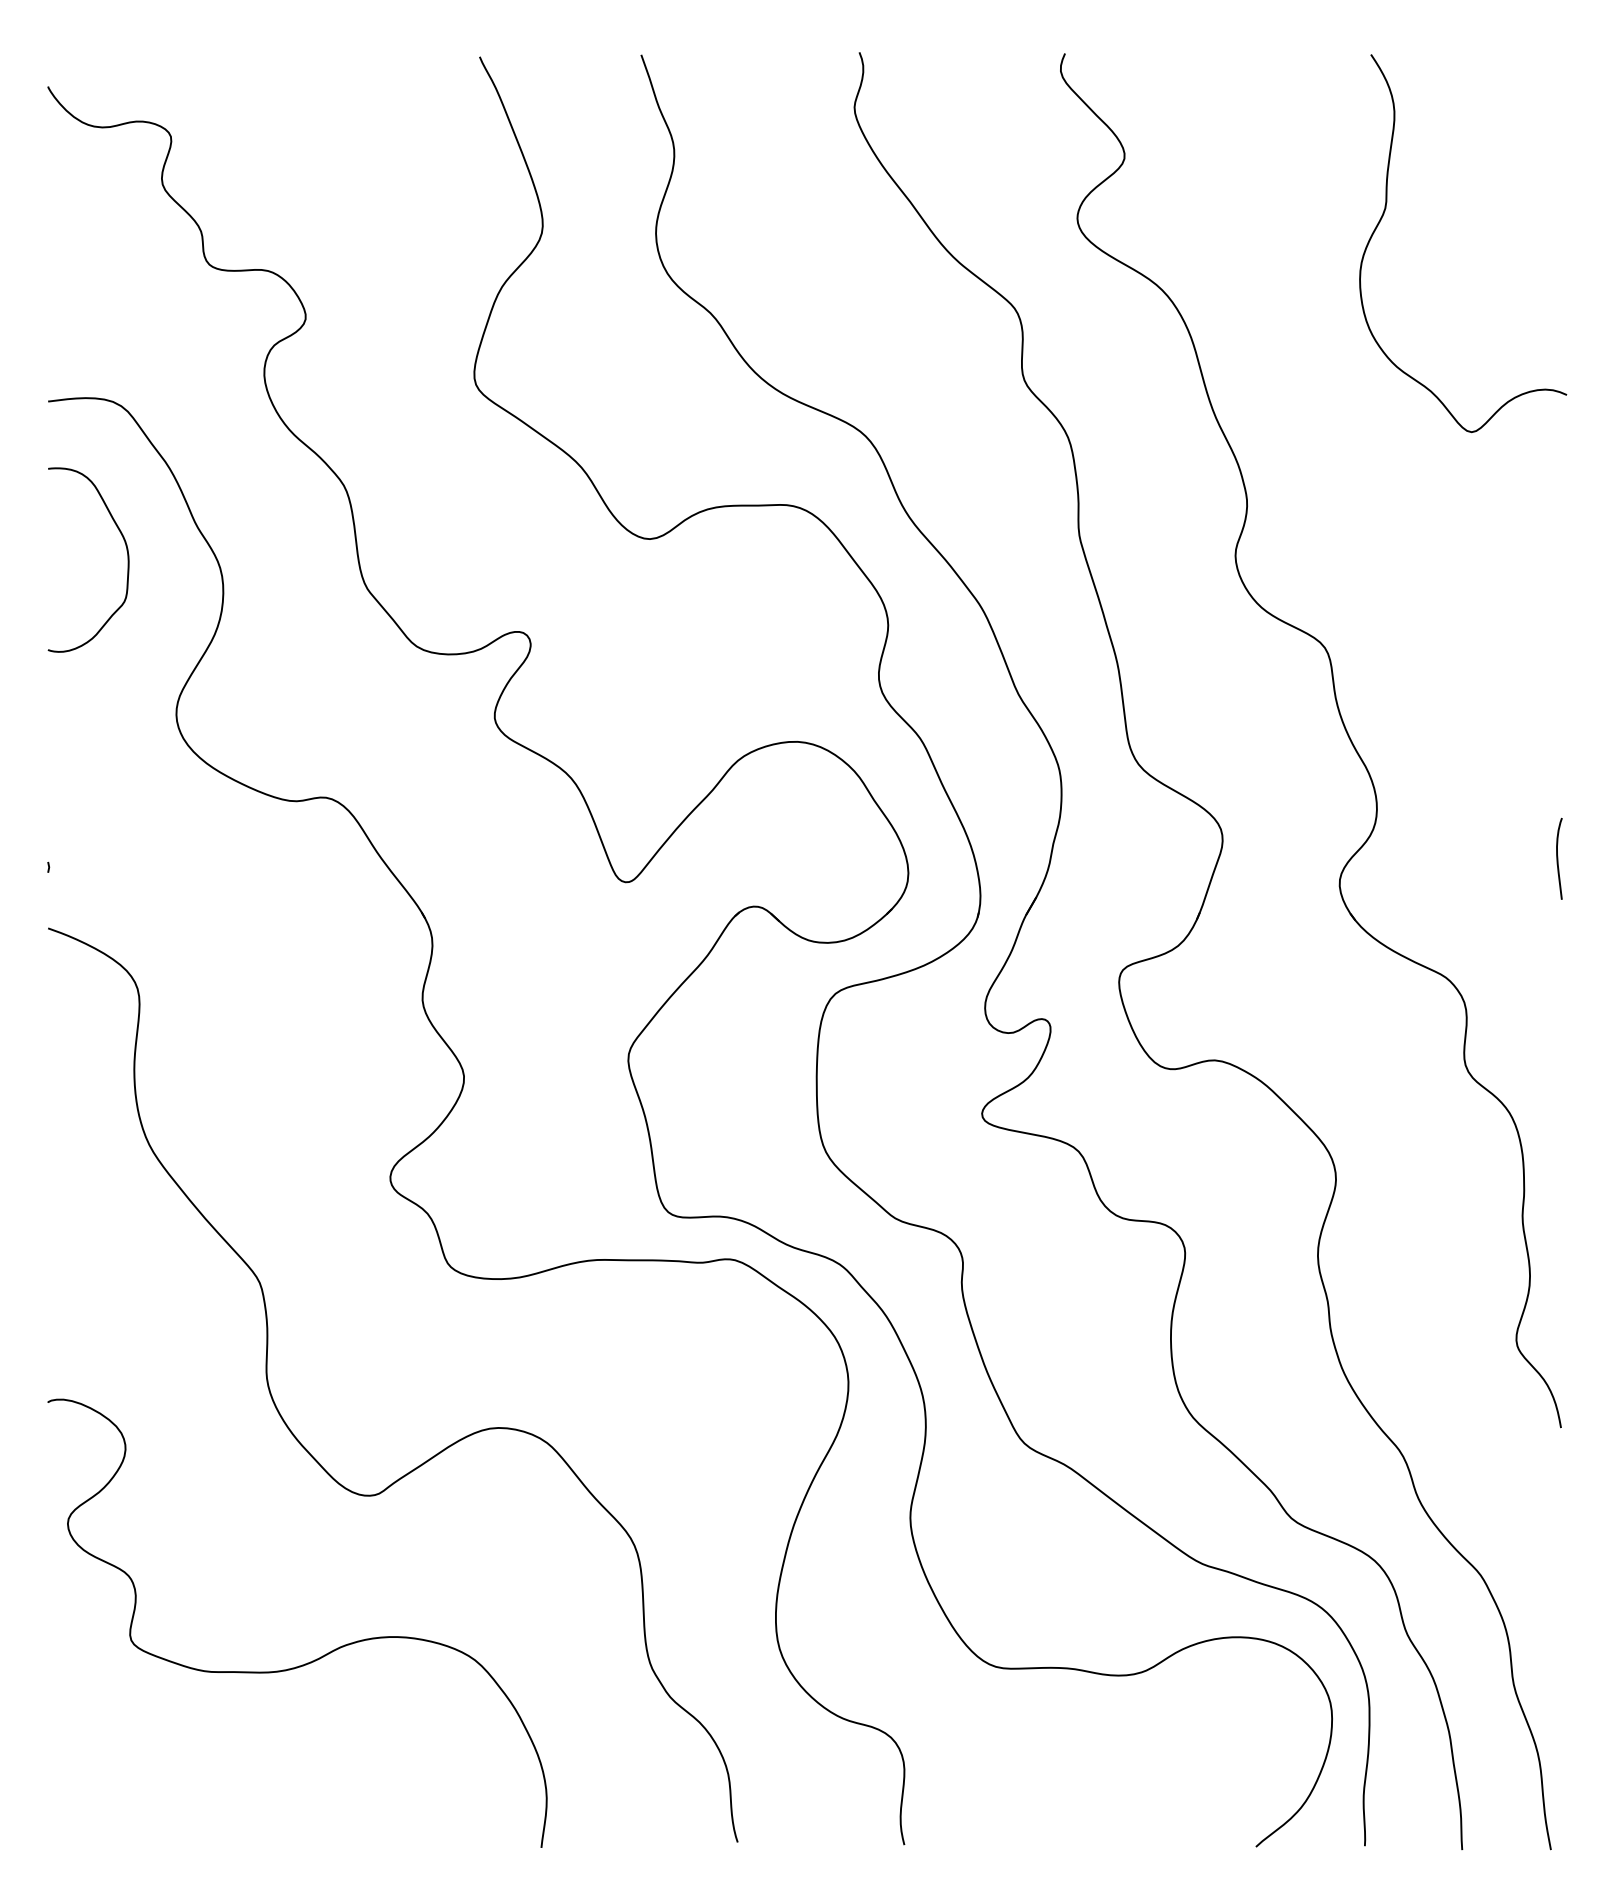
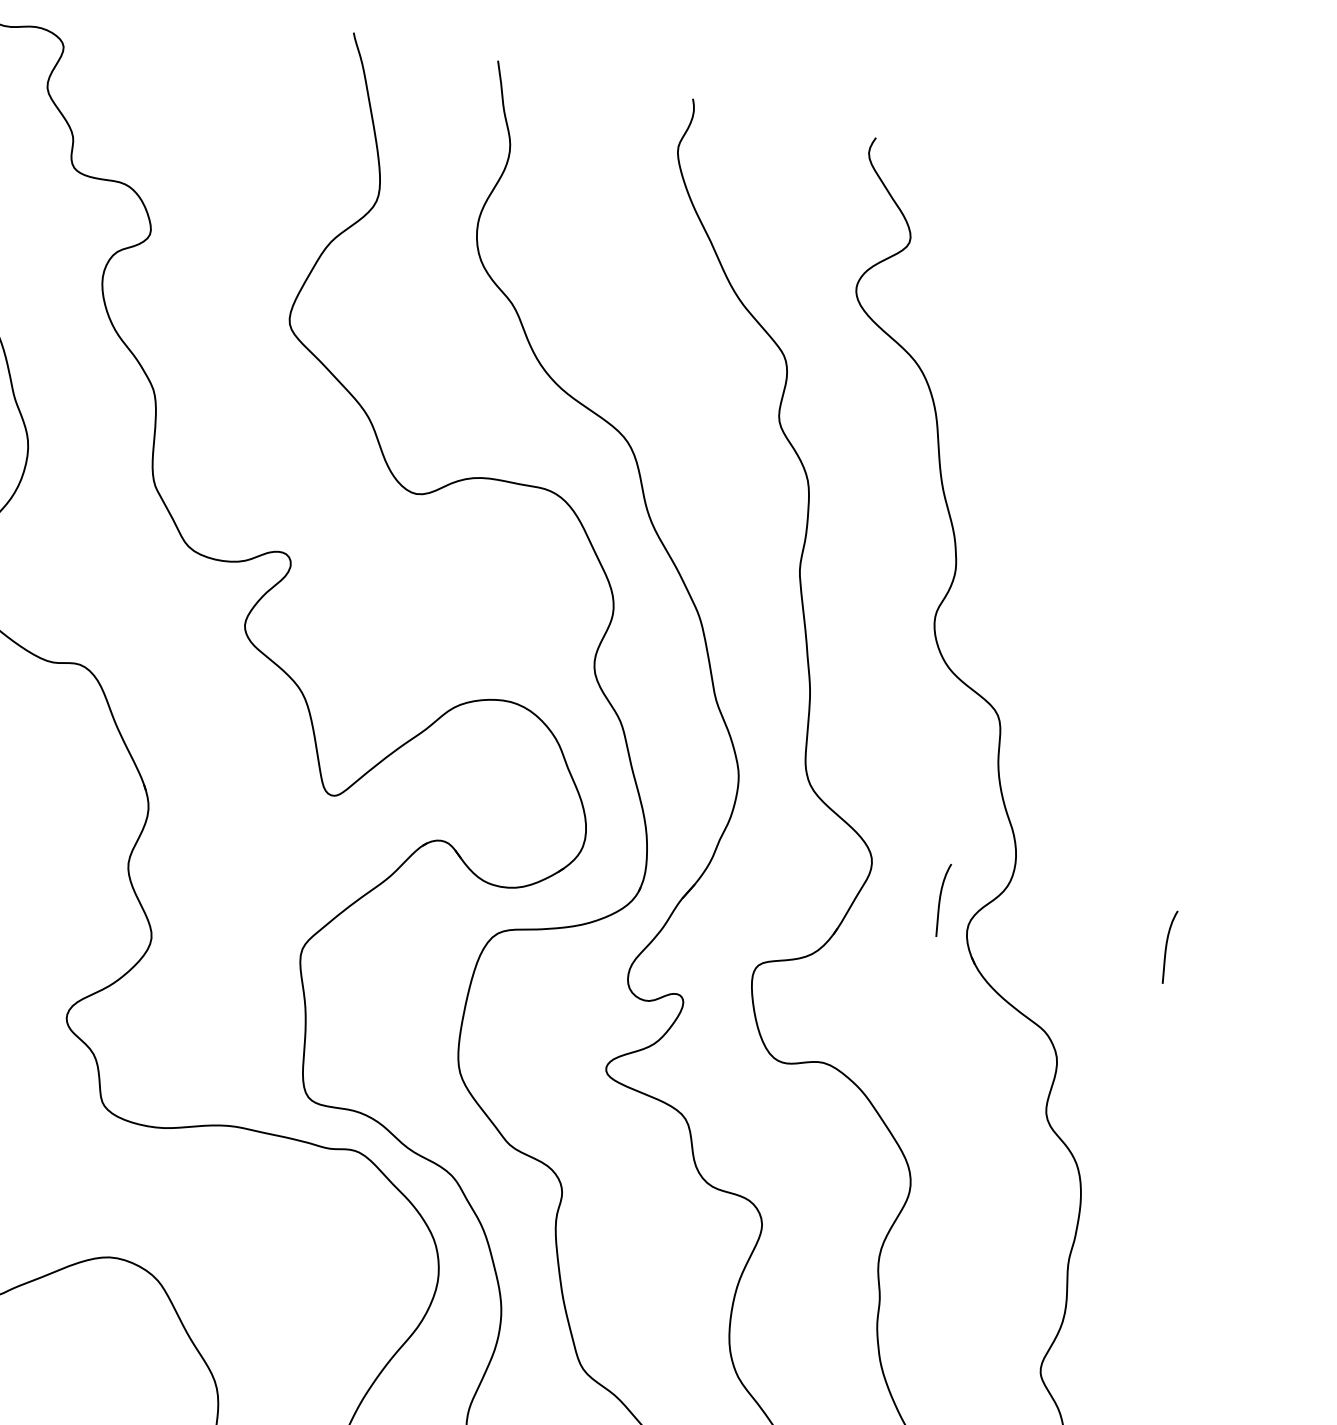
curve: (1384, 214) -> (1131, 340), removed
curve: (1304, 858) -> (940, 899), added

